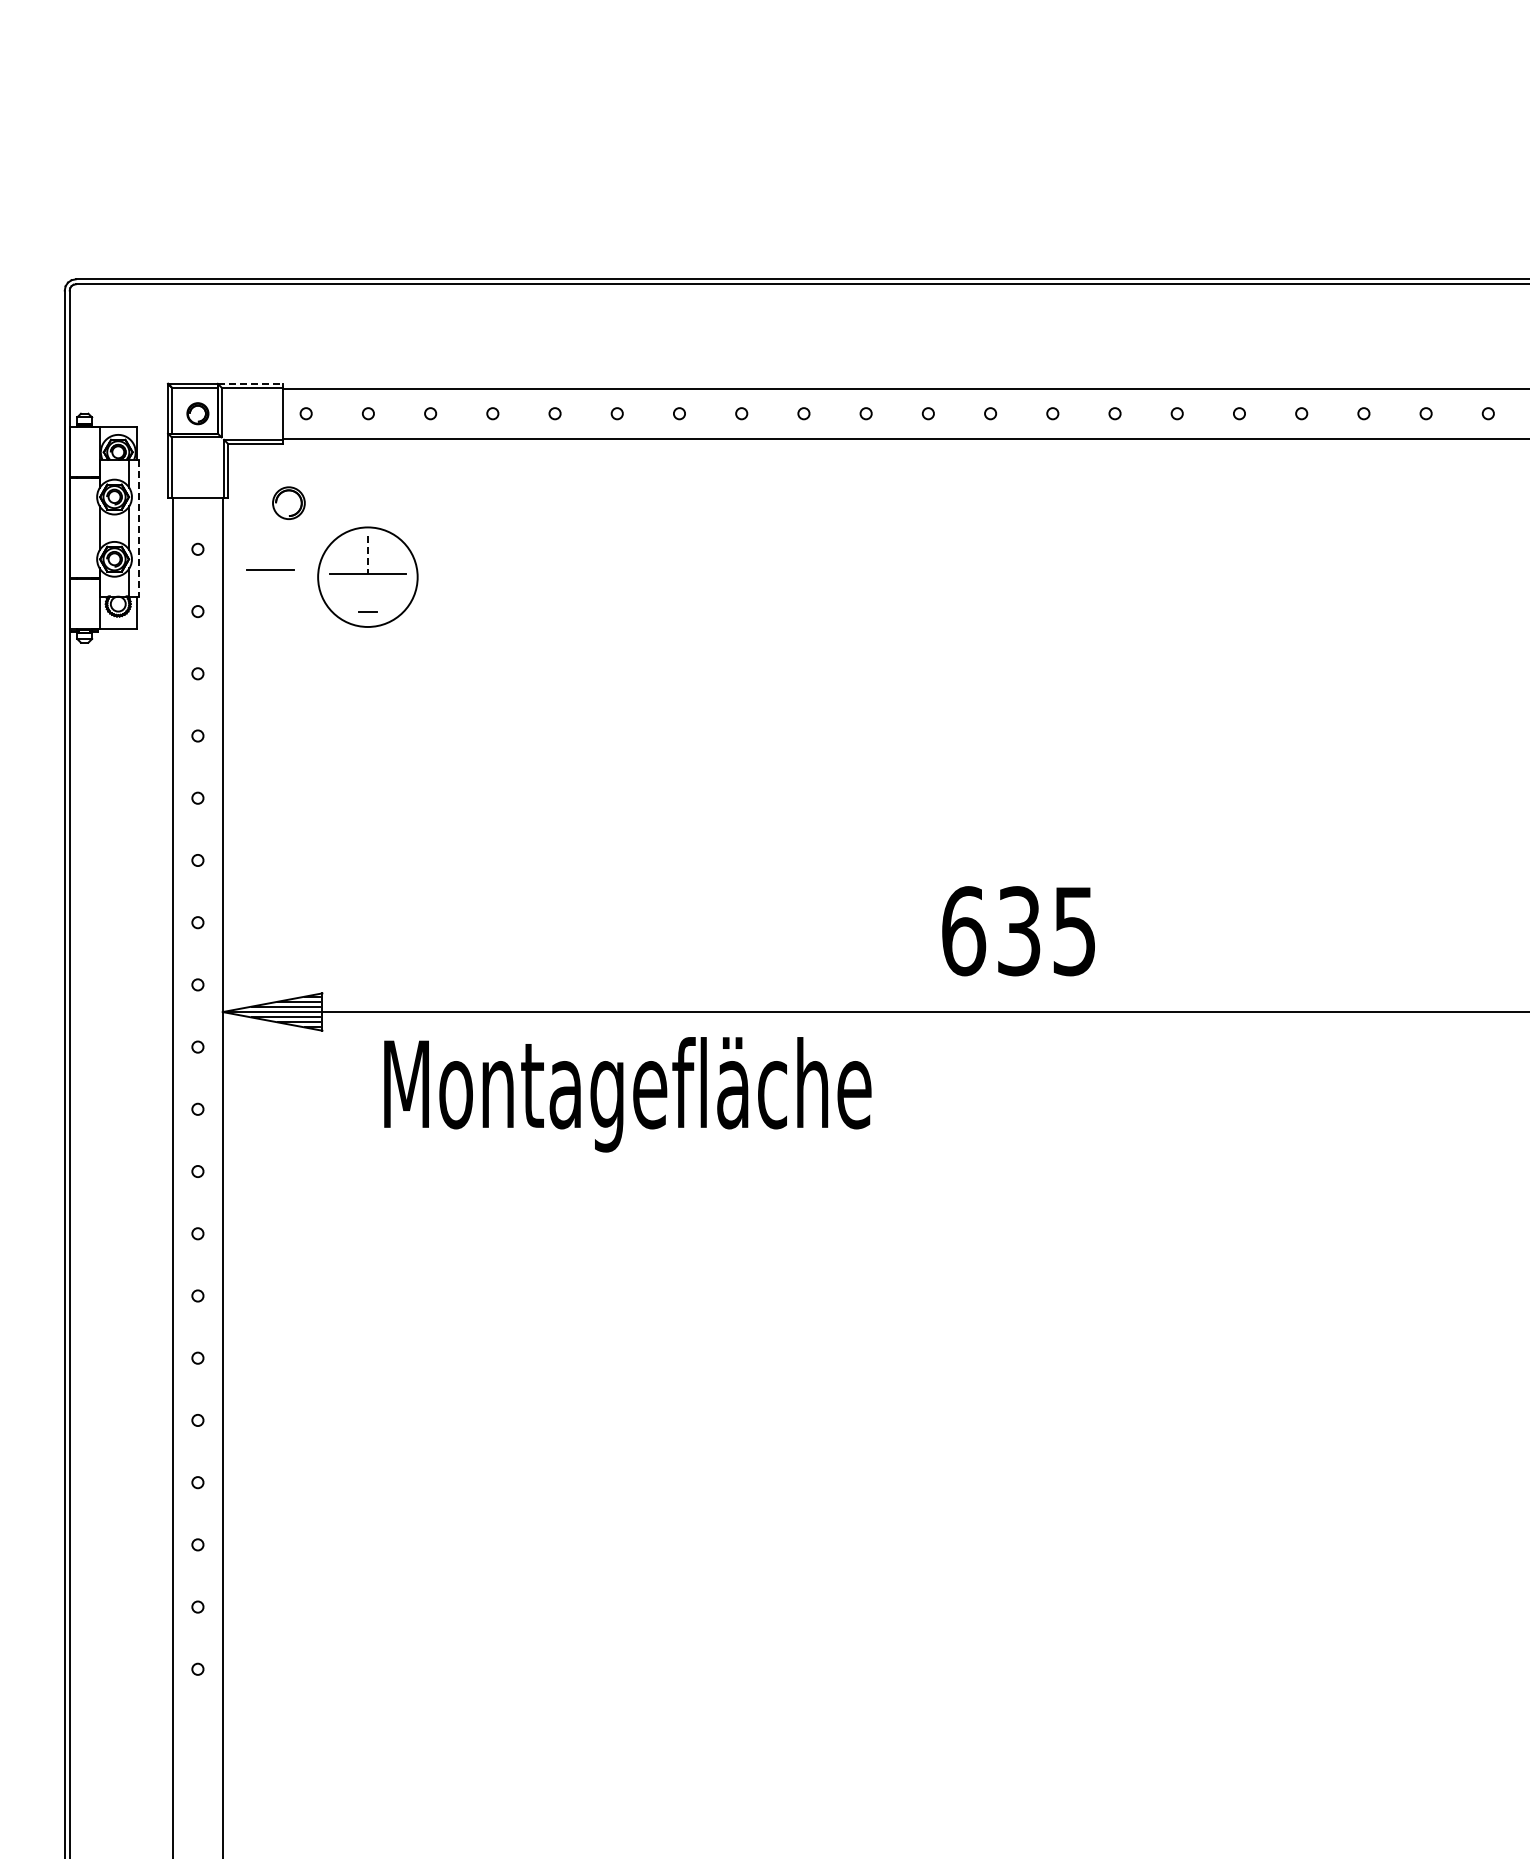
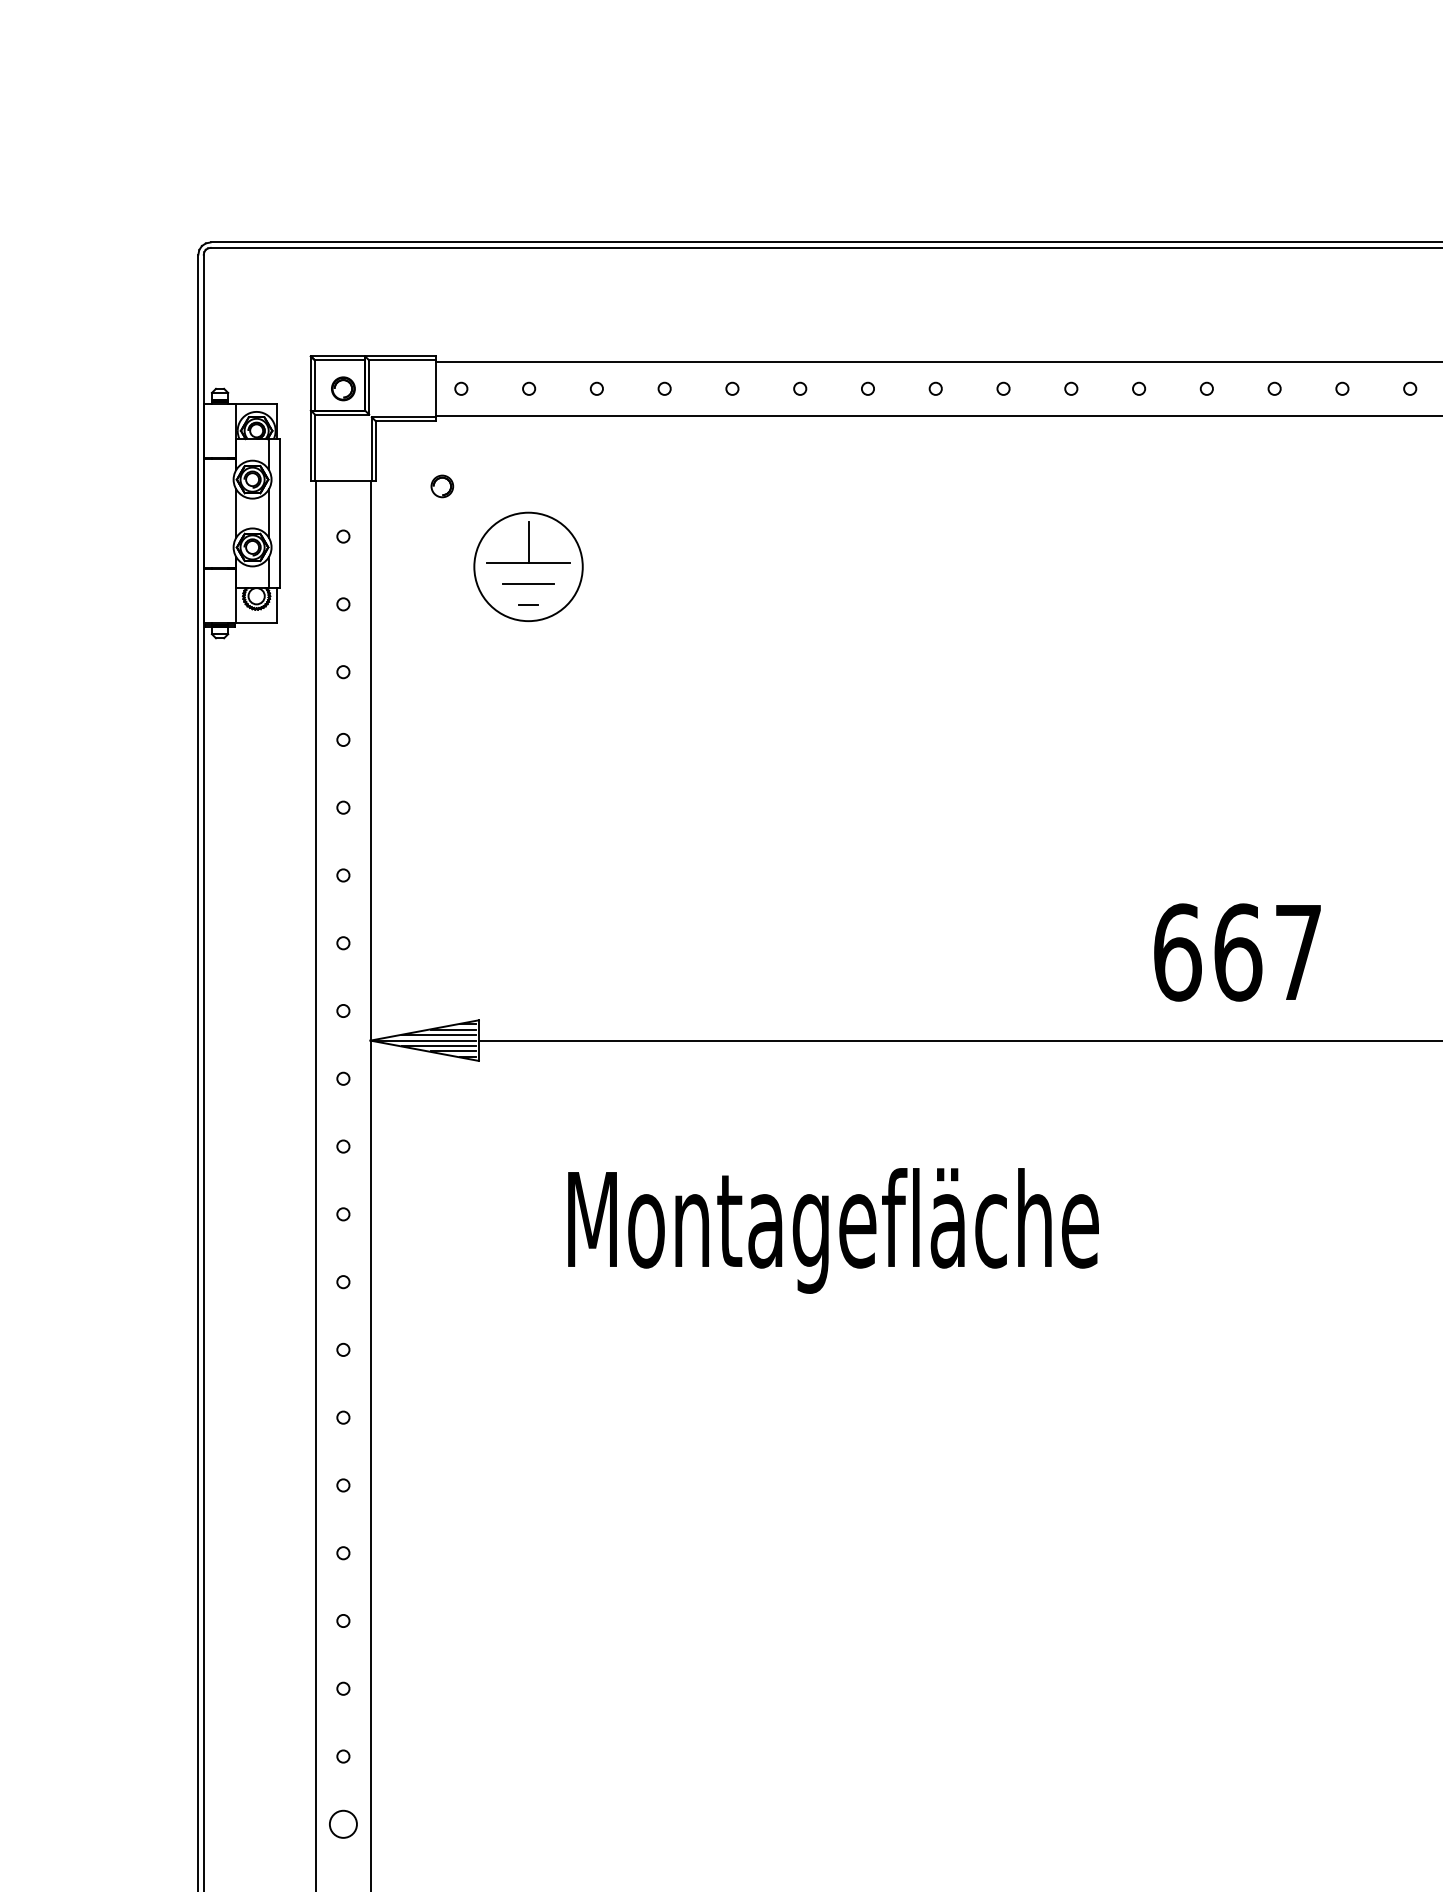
line: (250, 383) -> (400, 355), dashed -> solid
part: (288, 503) -> (442, 486), size x0.62
line: (139, 528) -> (279, 513), dashed -> solid
line: (367, 554) -> (528, 542), dashed -> solid
line: (270, 569) -> (528, 583), moved
text: (1046, 931) -> (1267, 952), 635 -> 667
text: (627, 1094) -> (833, 1230), moved
circle: (197, 1731) -> (342, 1824), added

